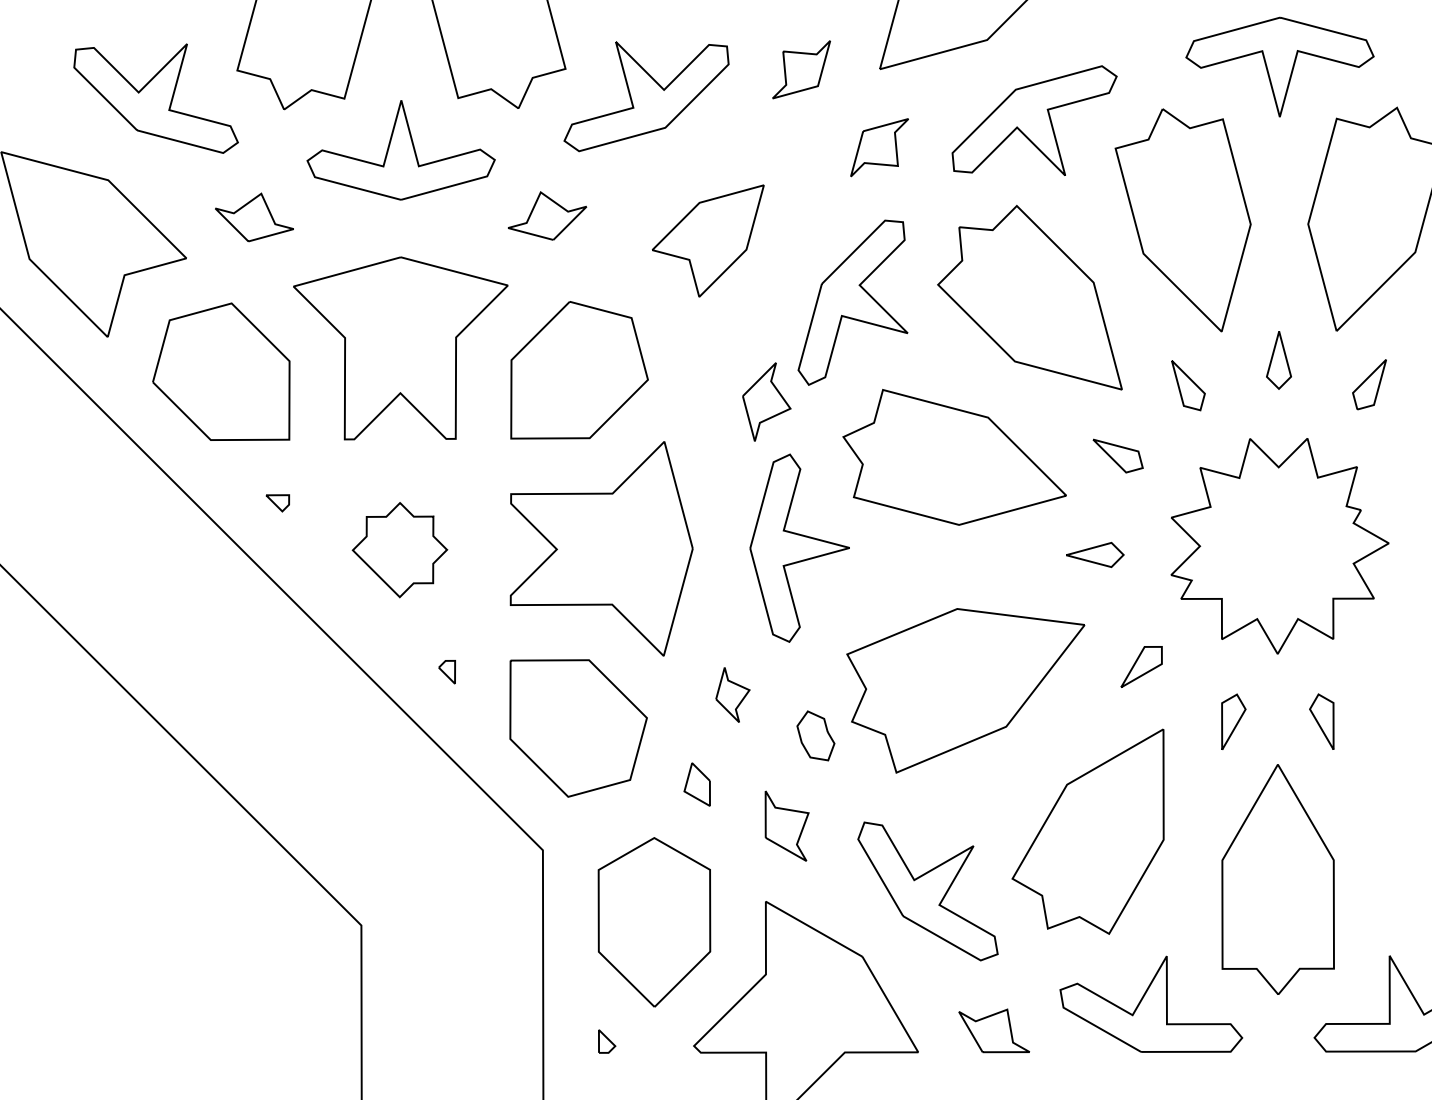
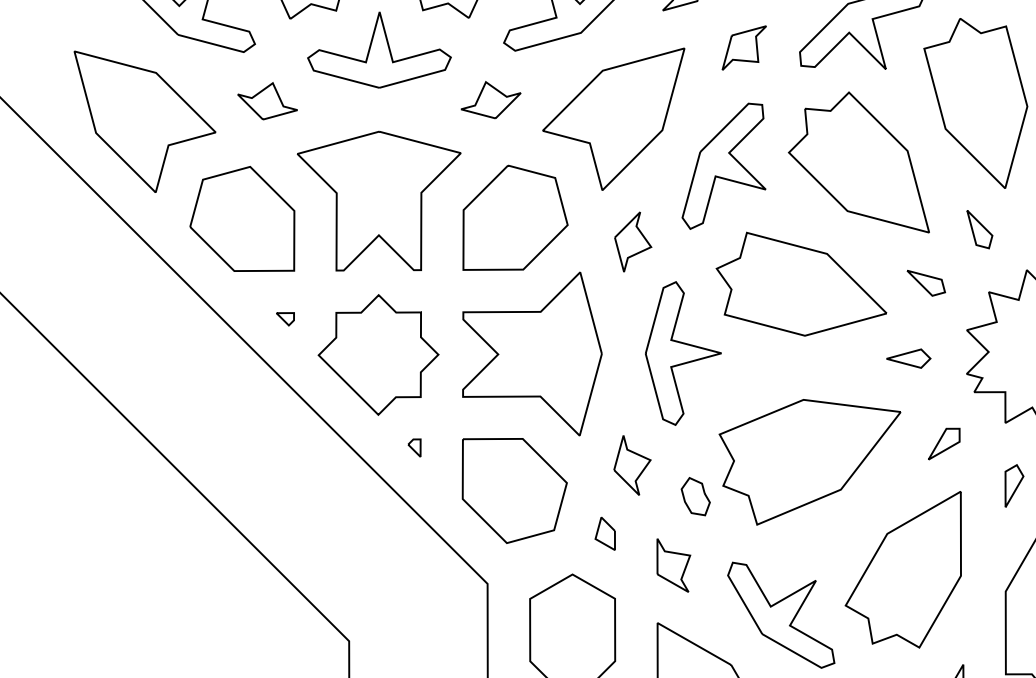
part: (707, 240) -> (613, 118), size x1.67
part: (766, 401) -> (632, 241), moved
part: (399, 549) -> (378, 354), size x1.67
part: (732, 694) -> (632, 465), size x1.43

